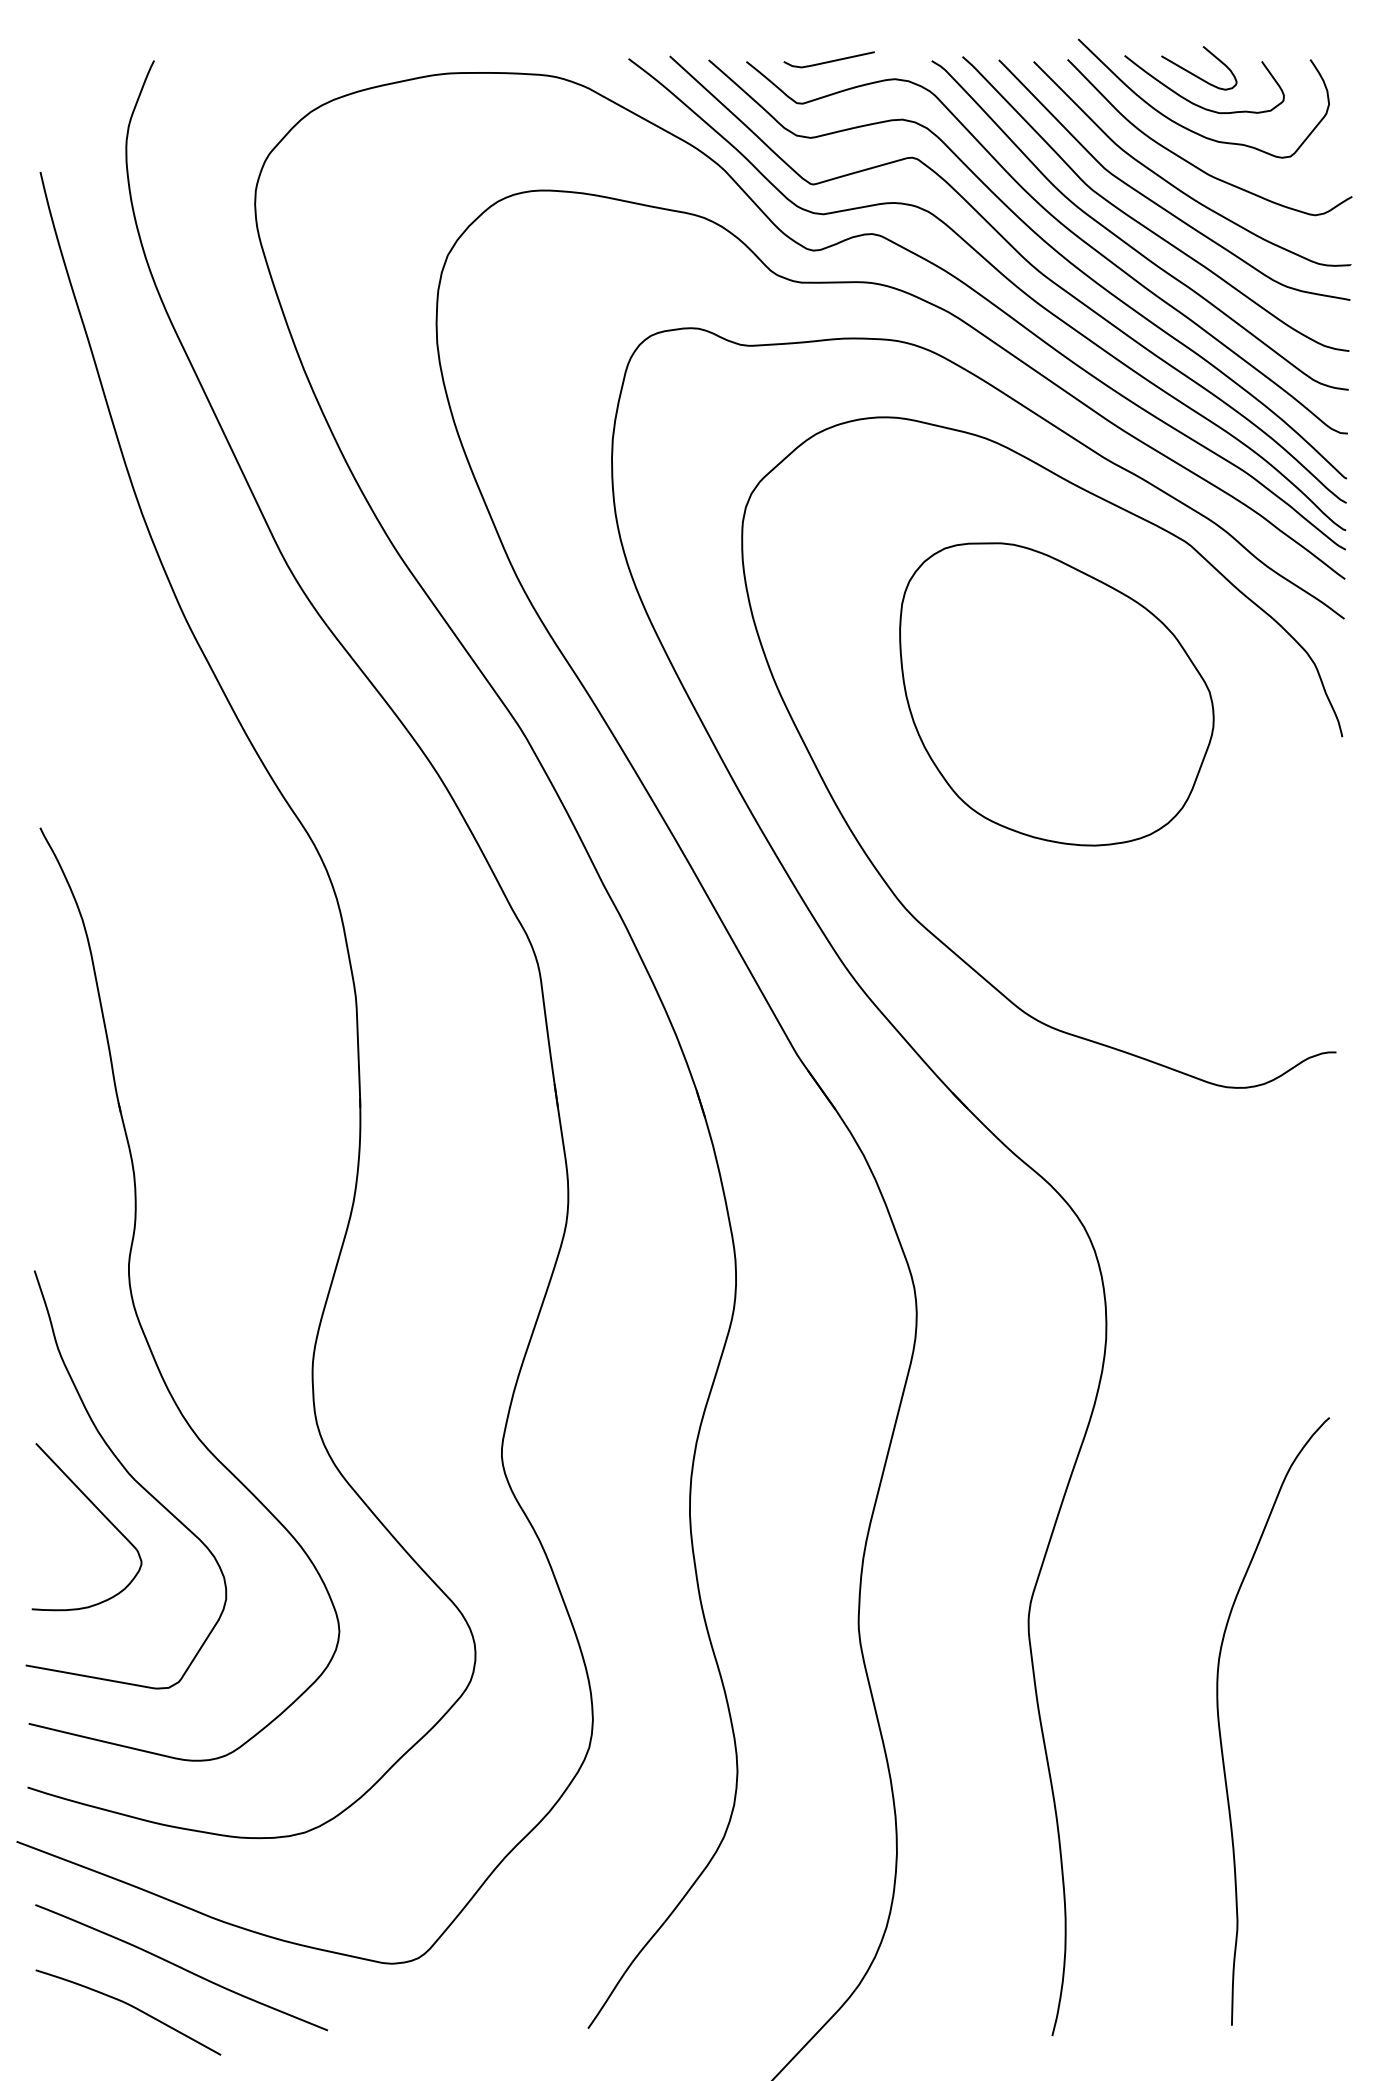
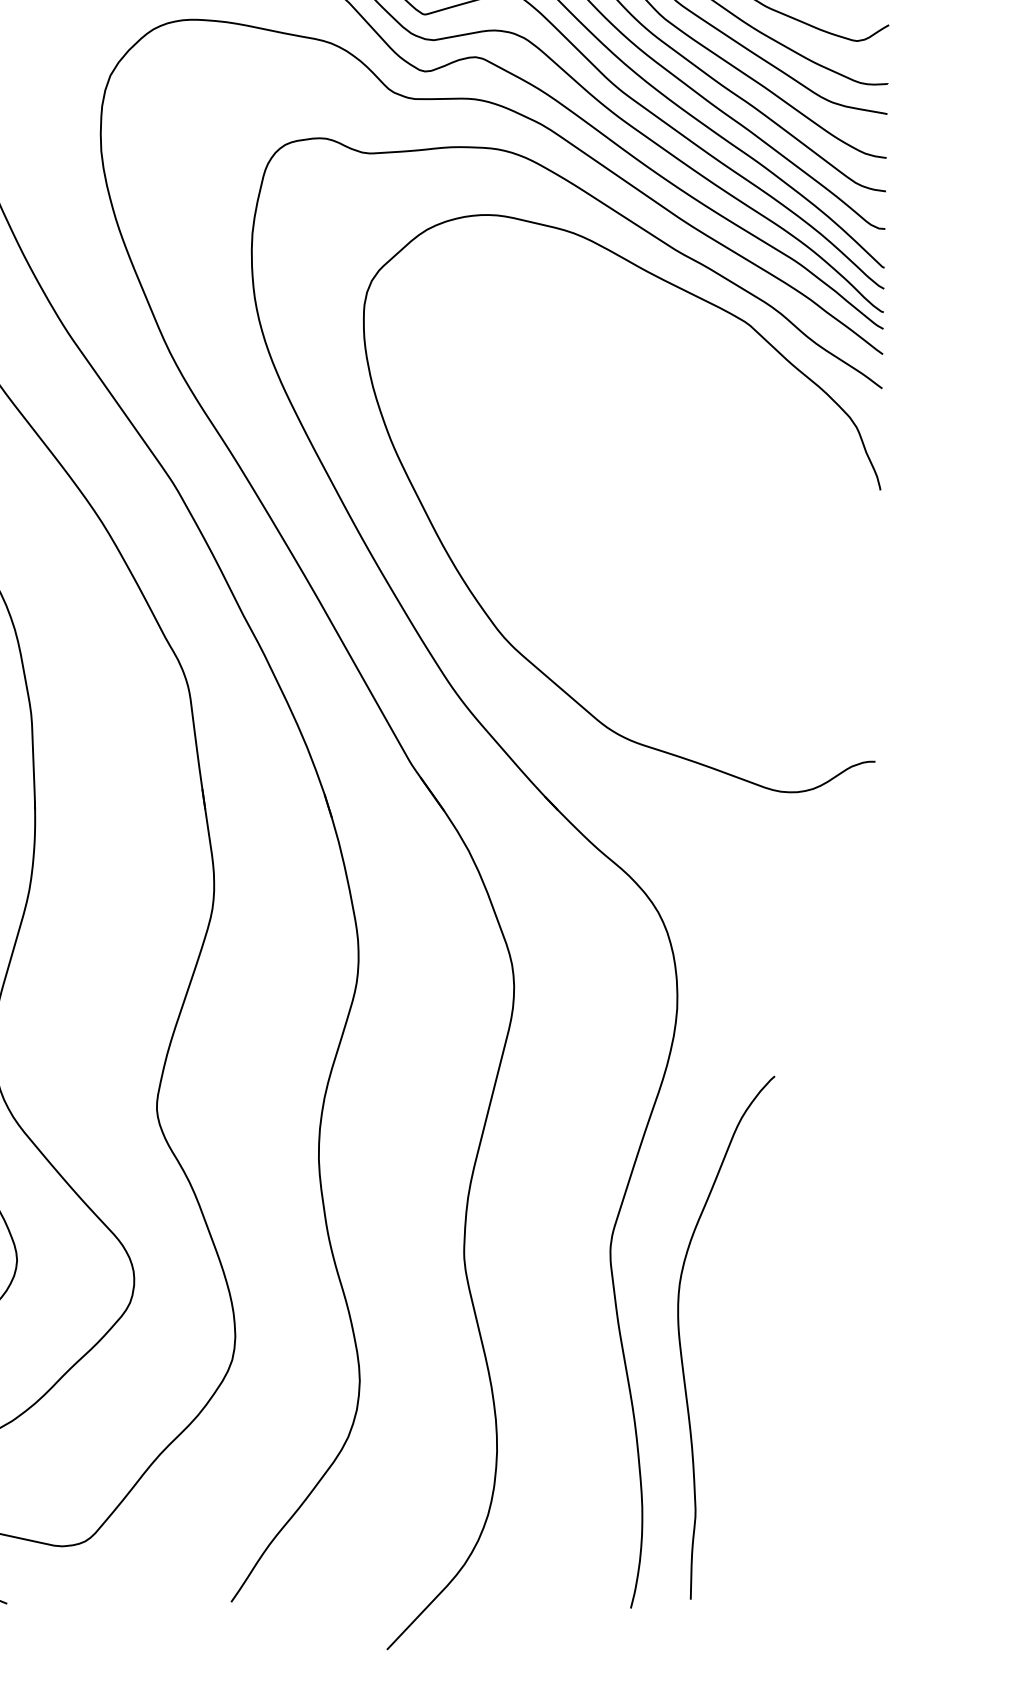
part: (1056, 694) -> (634, 453), removed
curve: (1220, 1727) -> (680, 1342), moved

